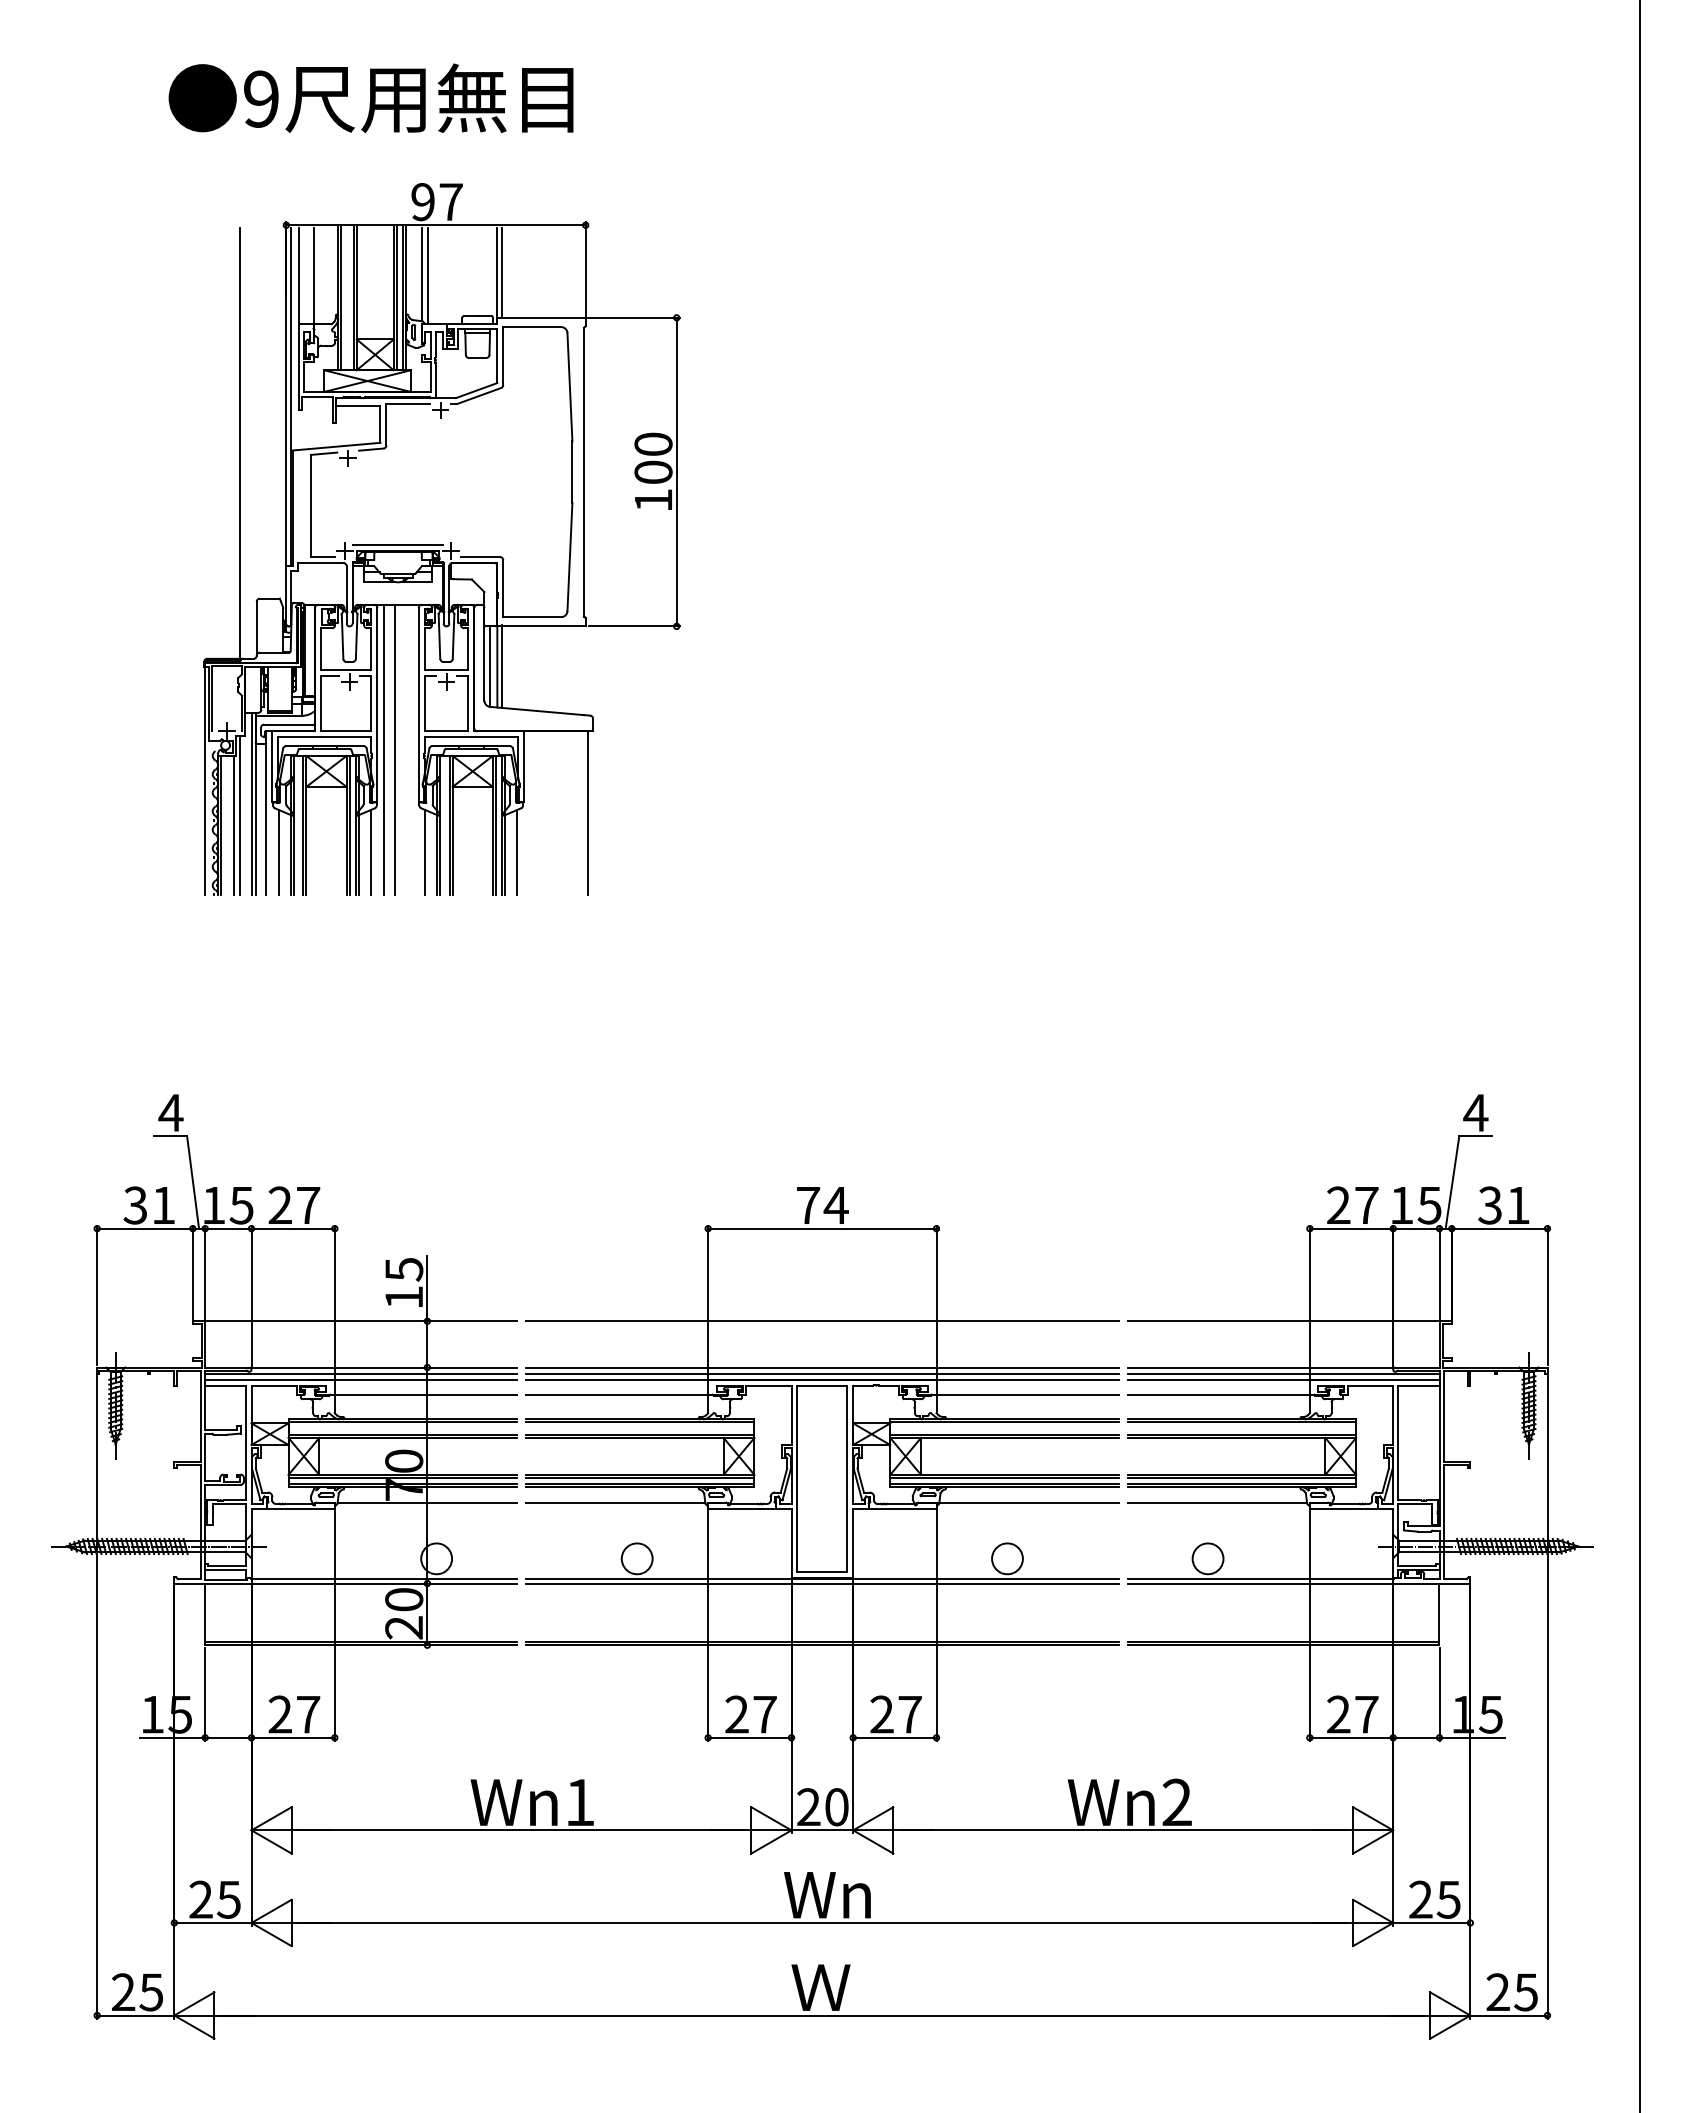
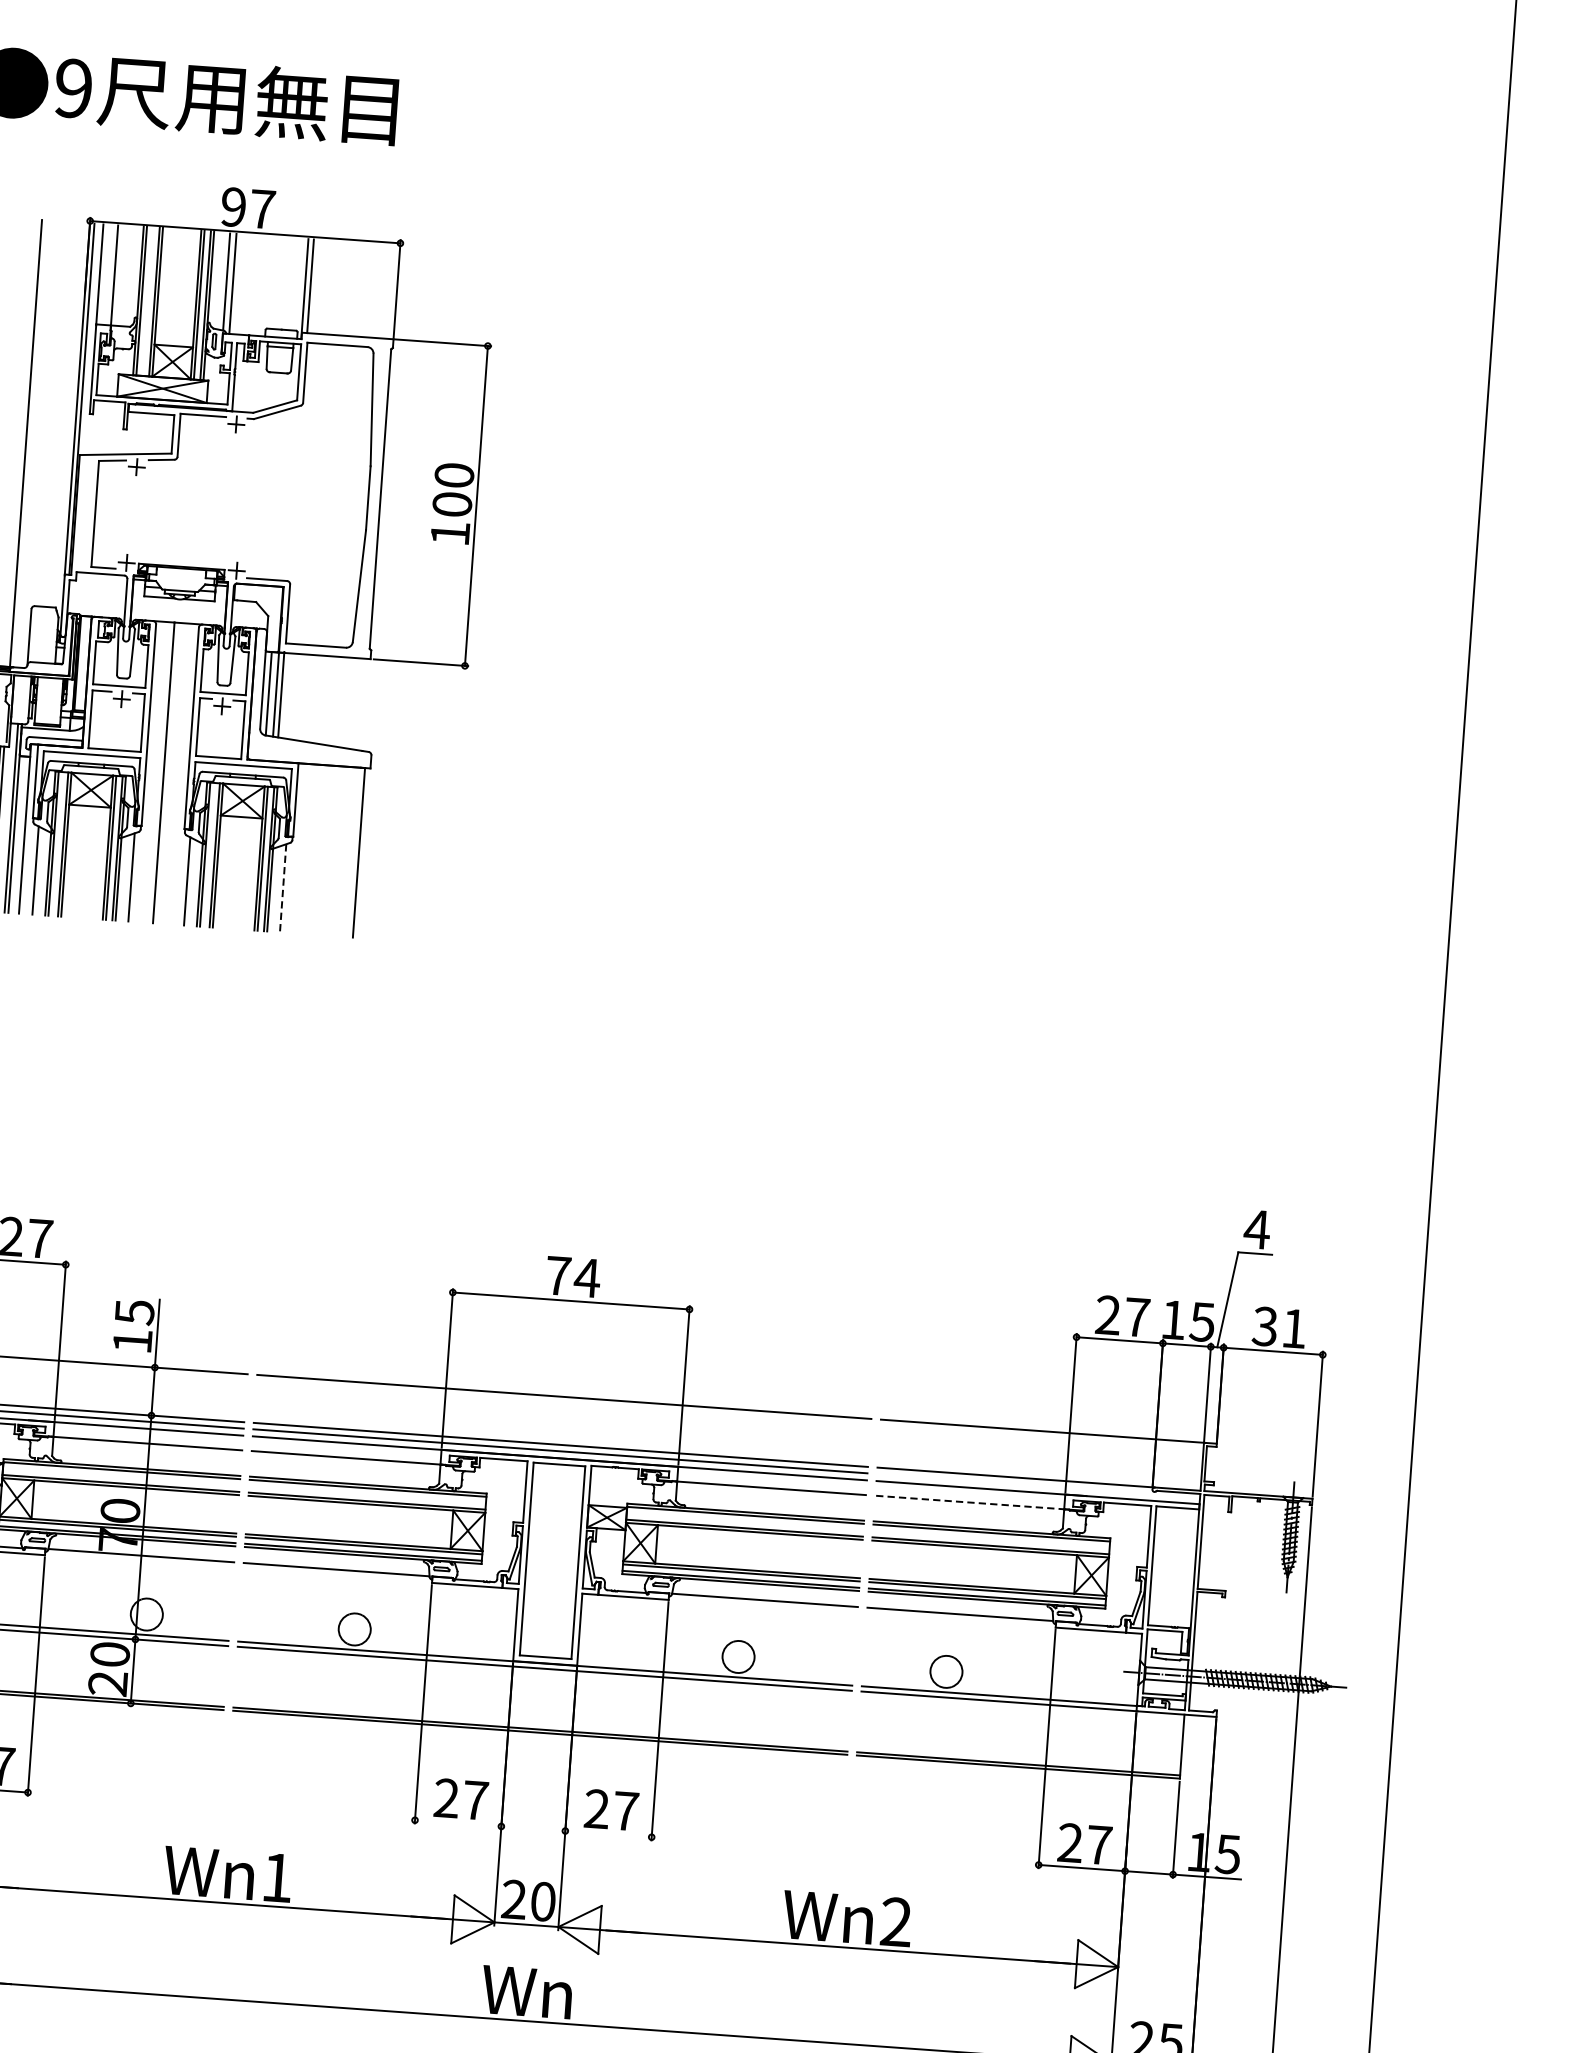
line: (397, 544) -> (181, 560), removed
line: (384, 749) -> (152, 771), removed
line: (517, 852) -> (283, 888), solid -> dashed
line: (1283, 1373) -> (1038, 1485), removed
line: (1219, 1394) -> (970, 1502), solid -> dashed
line: (749, 1737) -> (457, 1822), removed
line: (894, 1737) -> (608, 1833), removed

